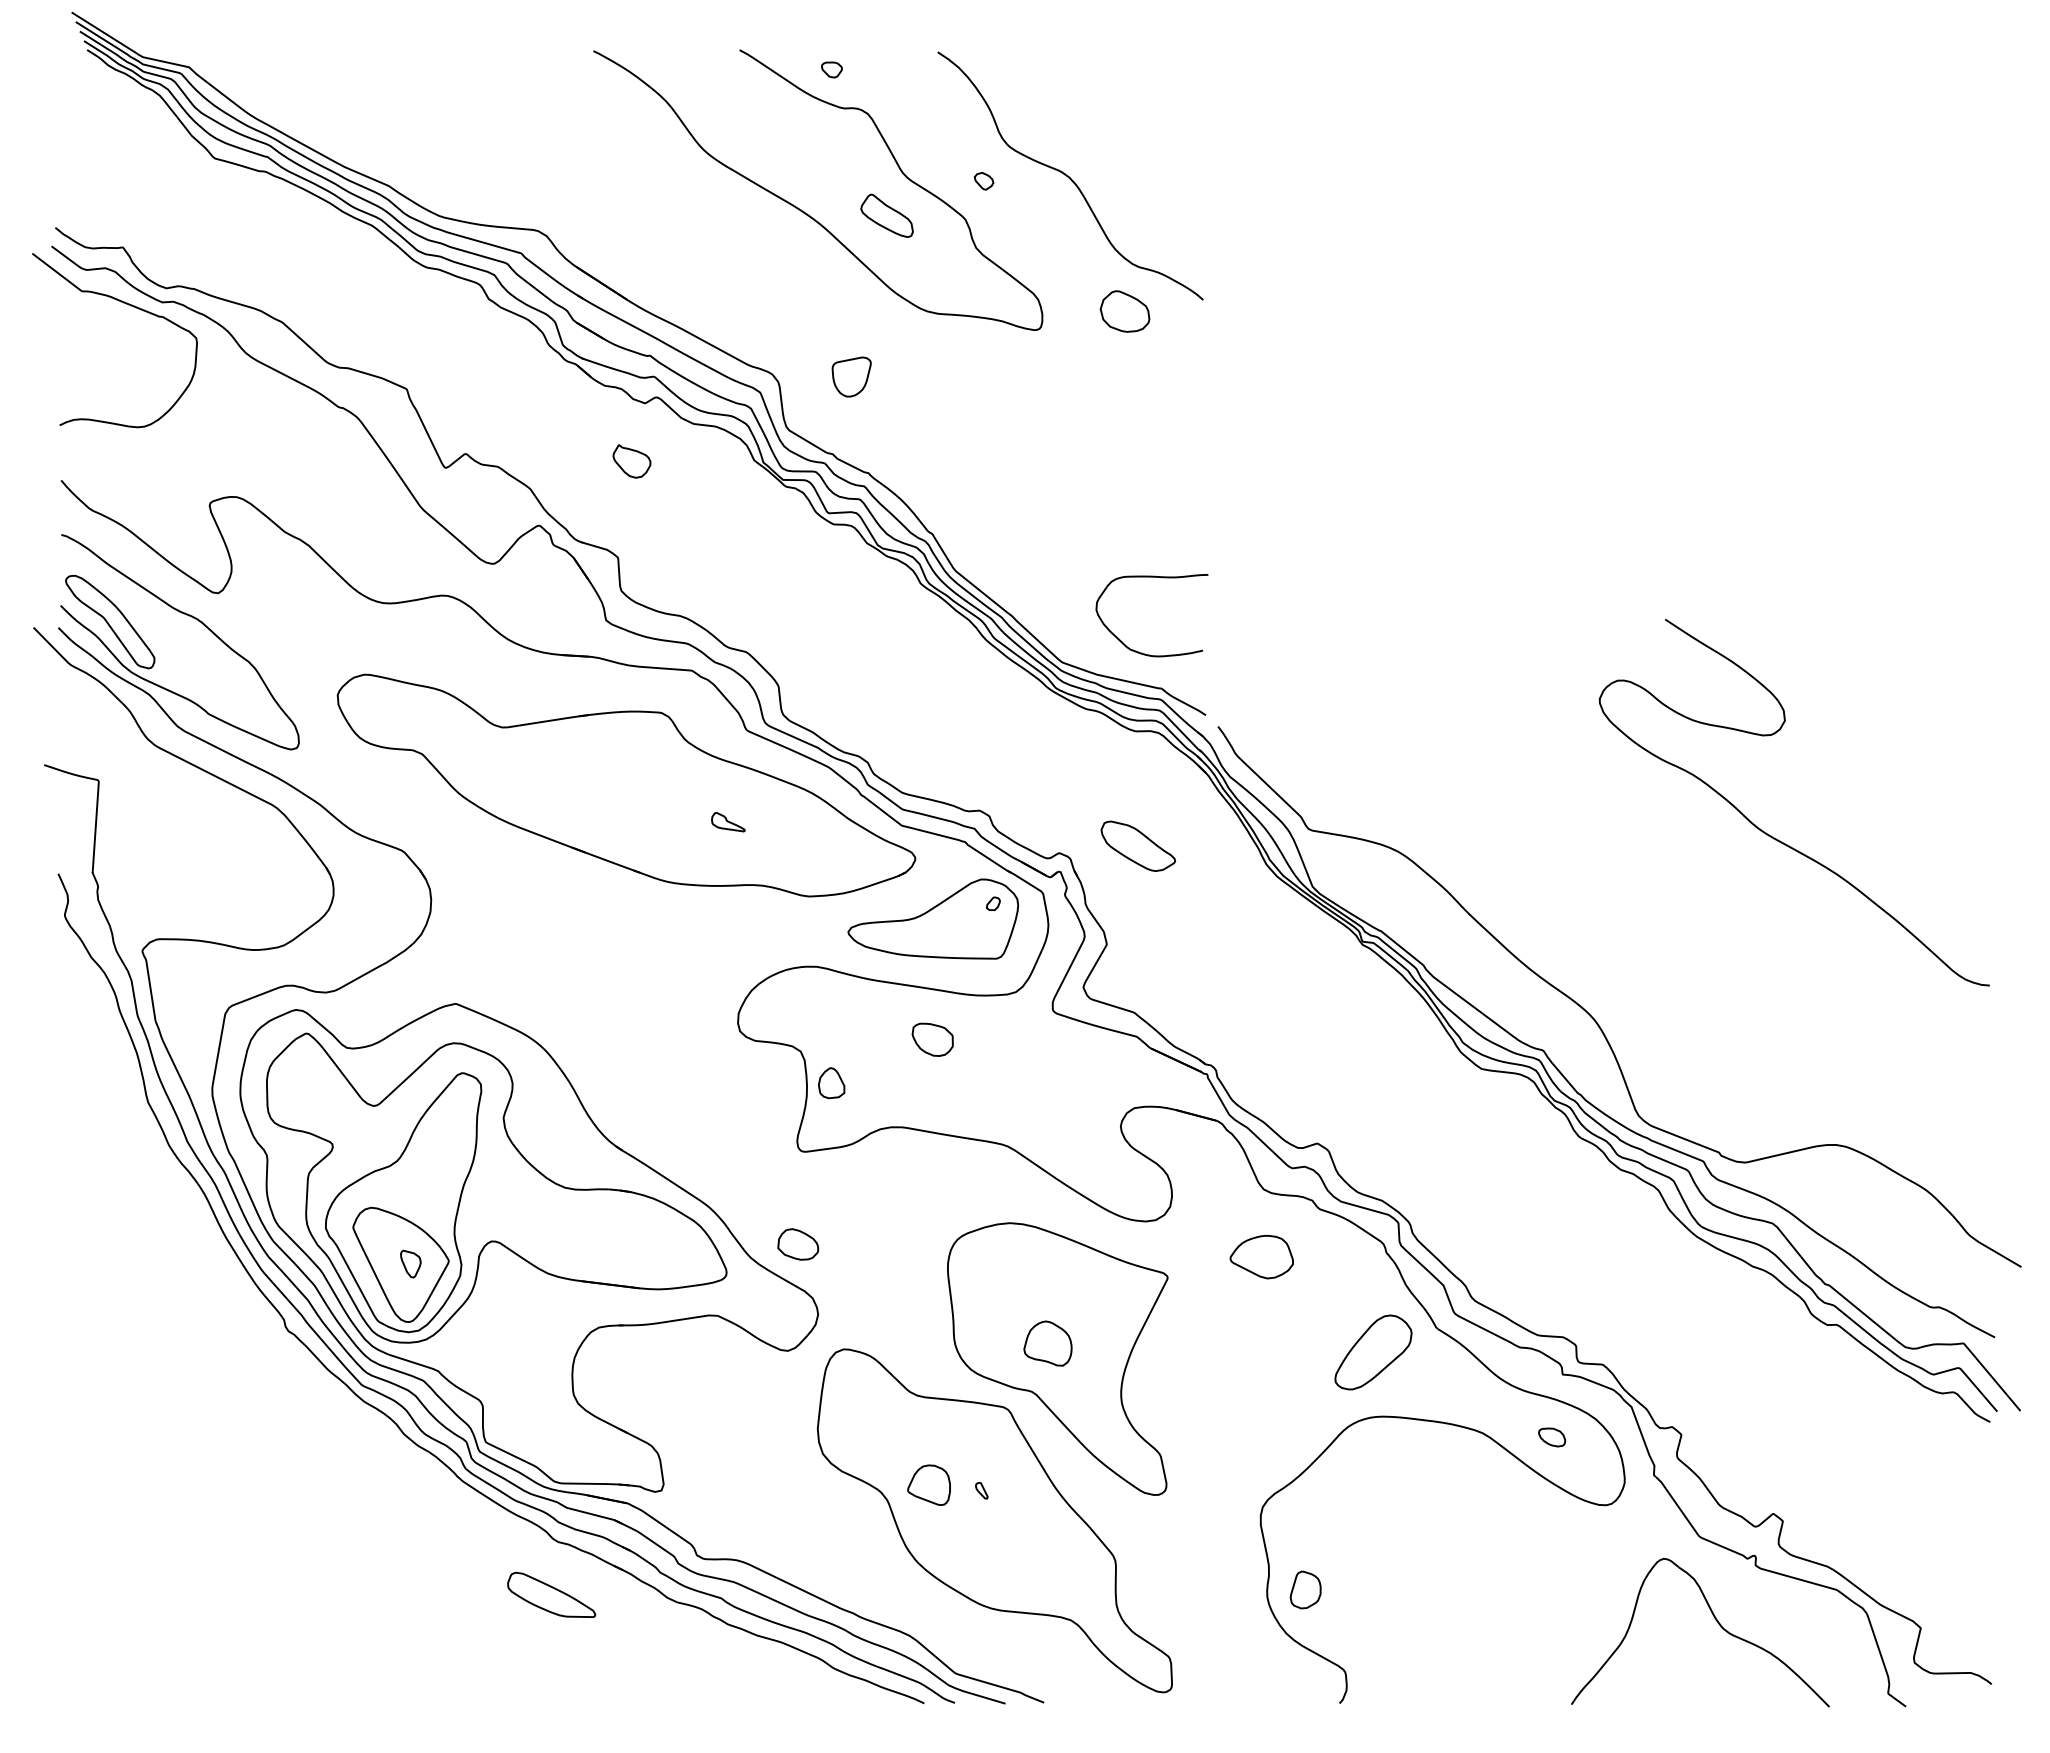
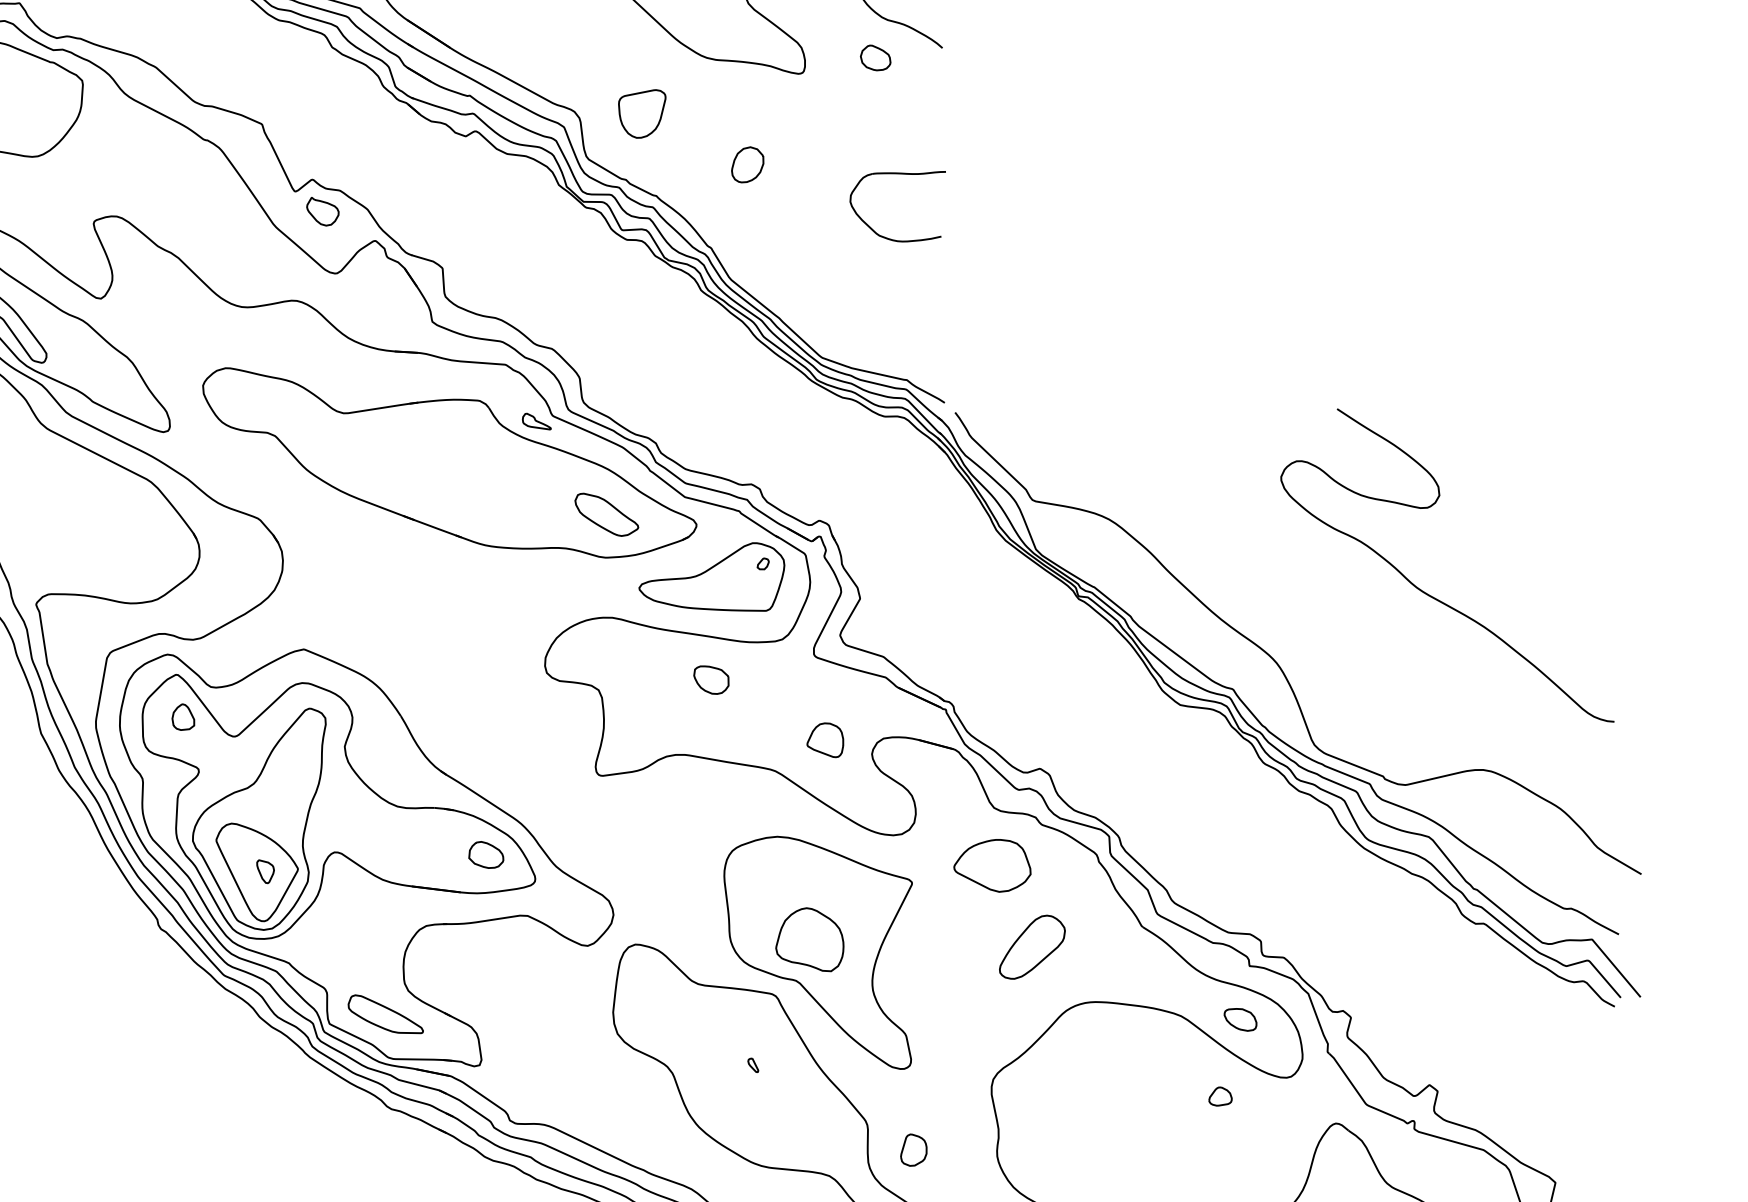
part: (1124, 311) -> (875, 57), size x0.71
part: (851, 376) -> (642, 113), size x1.43
part: (975, 436) -> (747, 164), added
part: (631, 461) -> (322, 211), moved
part: (1151, 577) -> (897, 174), moved
part: (728, 822) -> (536, 421), moved
curve: (1771, 835) -> (1427, 593), moved
part: (1137, 845) -> (606, 514), moved
part: (831, 1083) -> (183, 717), moved
part: (798, 1244) -> (486, 855), moved
part: (1261, 1256) -> (992, 865), size x1.43
part: (1047, 1343) -> (809, 939), size x1.67
part: (1373, 1352) -> (1032, 947), moved
part: (1551, 1437) -> (1240, 1019), size x1.43
part: (928, 1484) -> (824, 739), moved
part: (1528, 1526) -> (1220, 1095), added
part: (1305, 1589) -> (913, 1149), moved
part: (551, 1594) -> (385, 1013), moved

